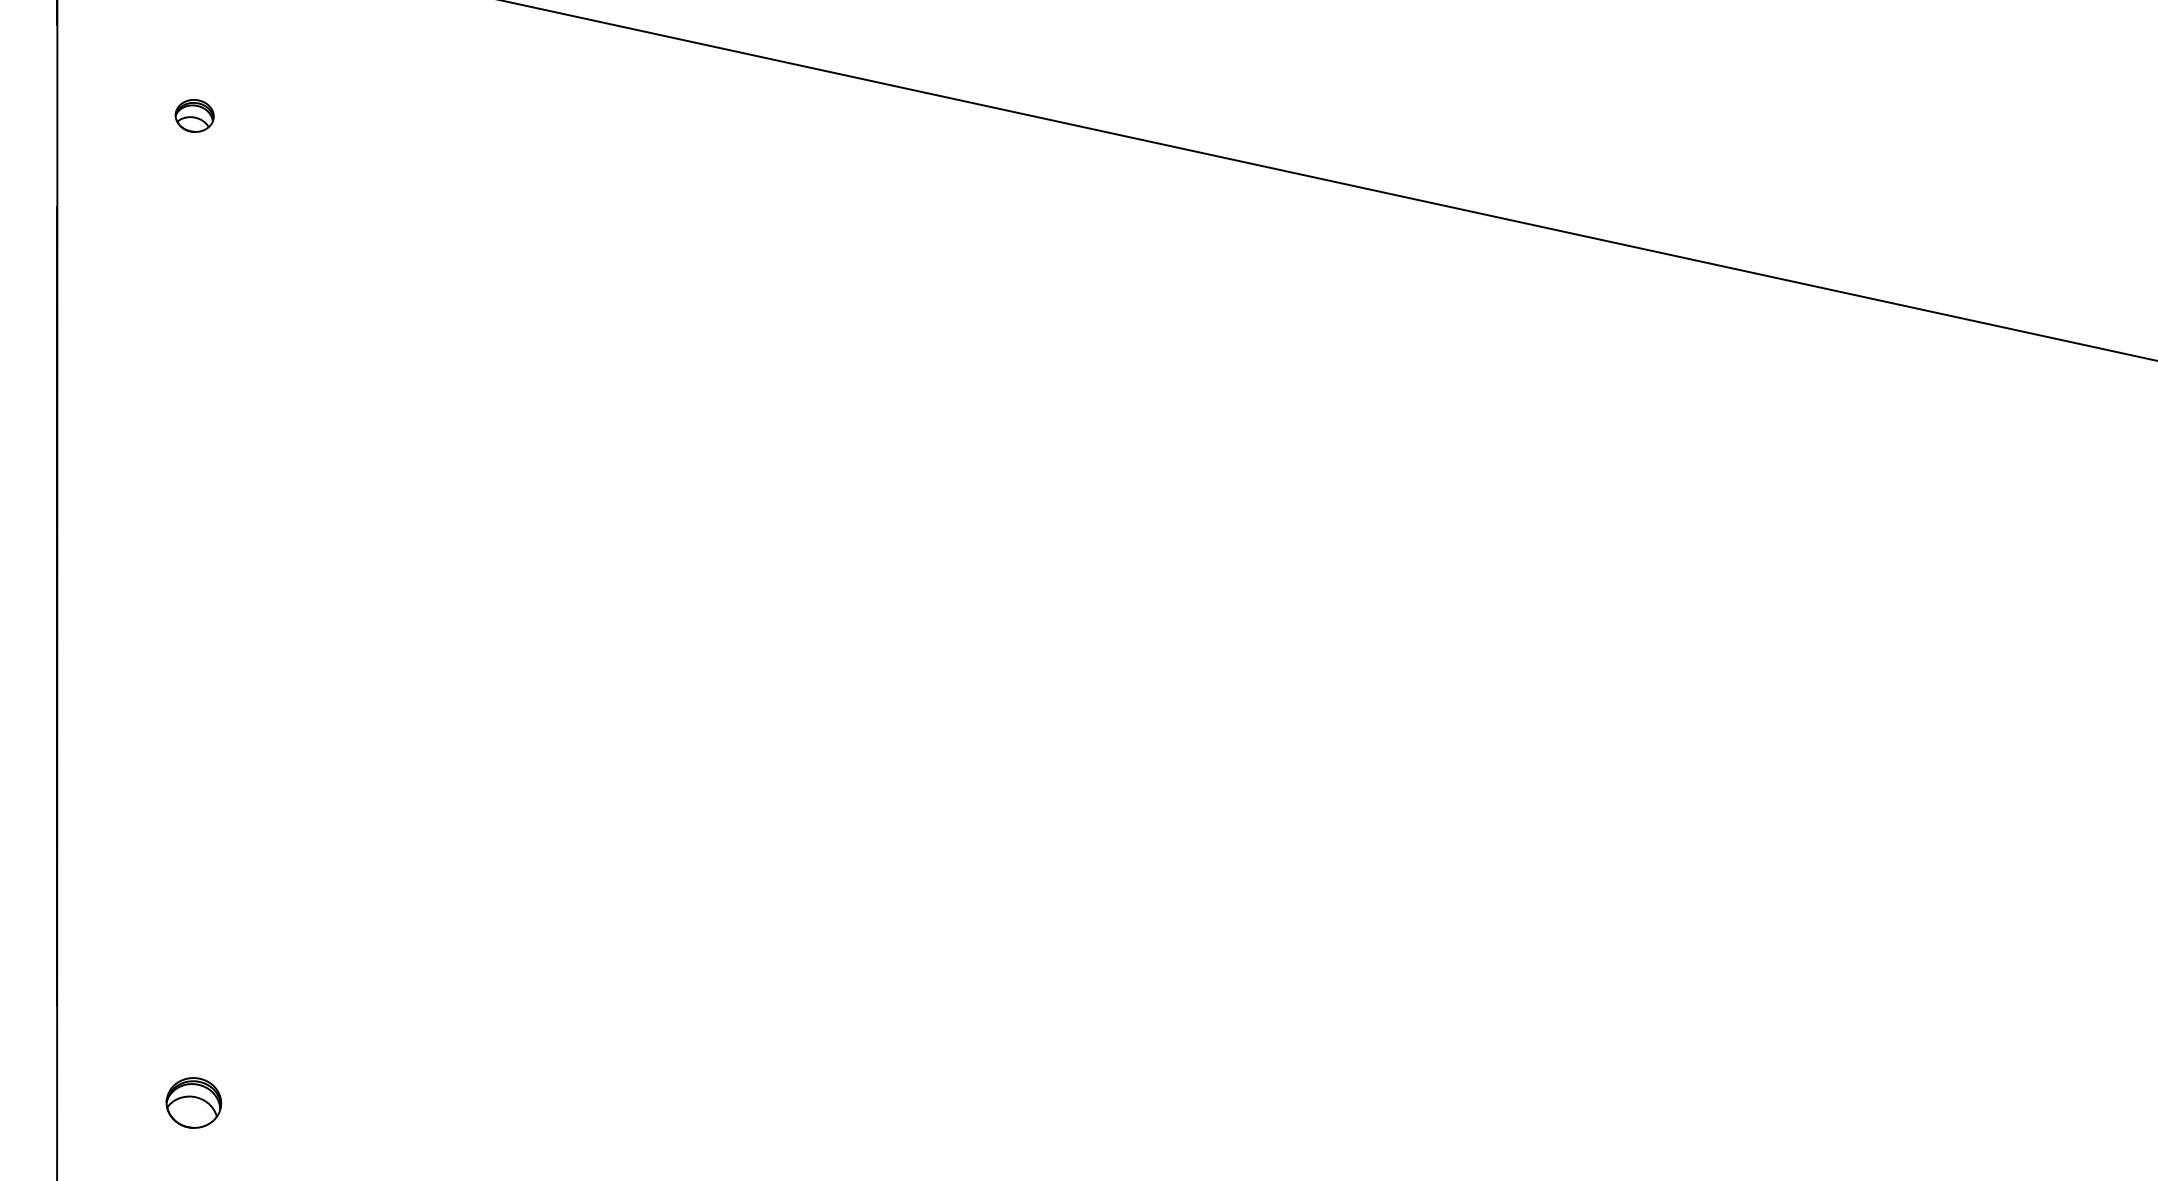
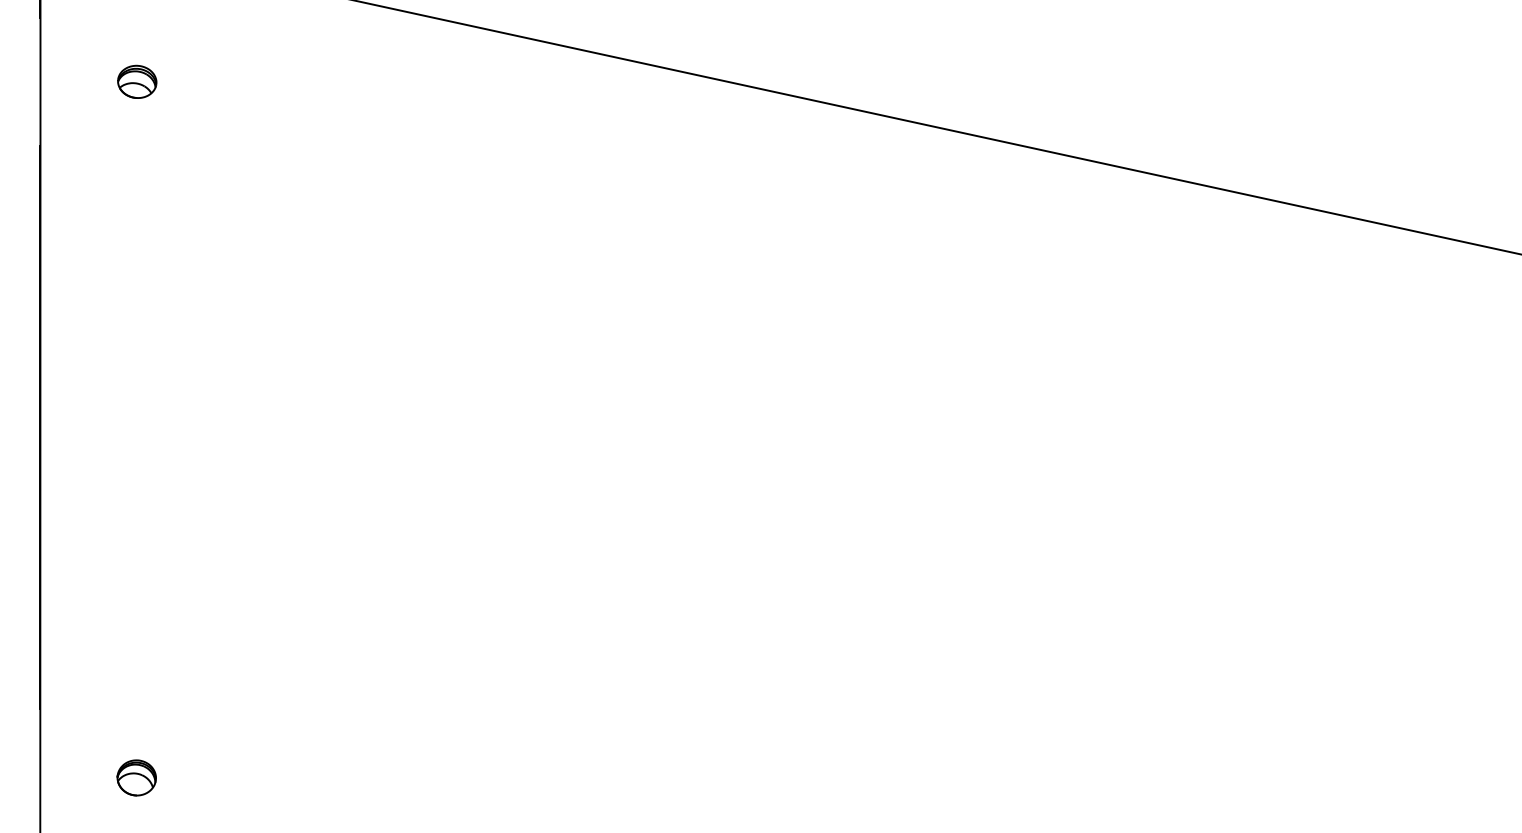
part: (194, 115) -> (137, 81), size x1.43

